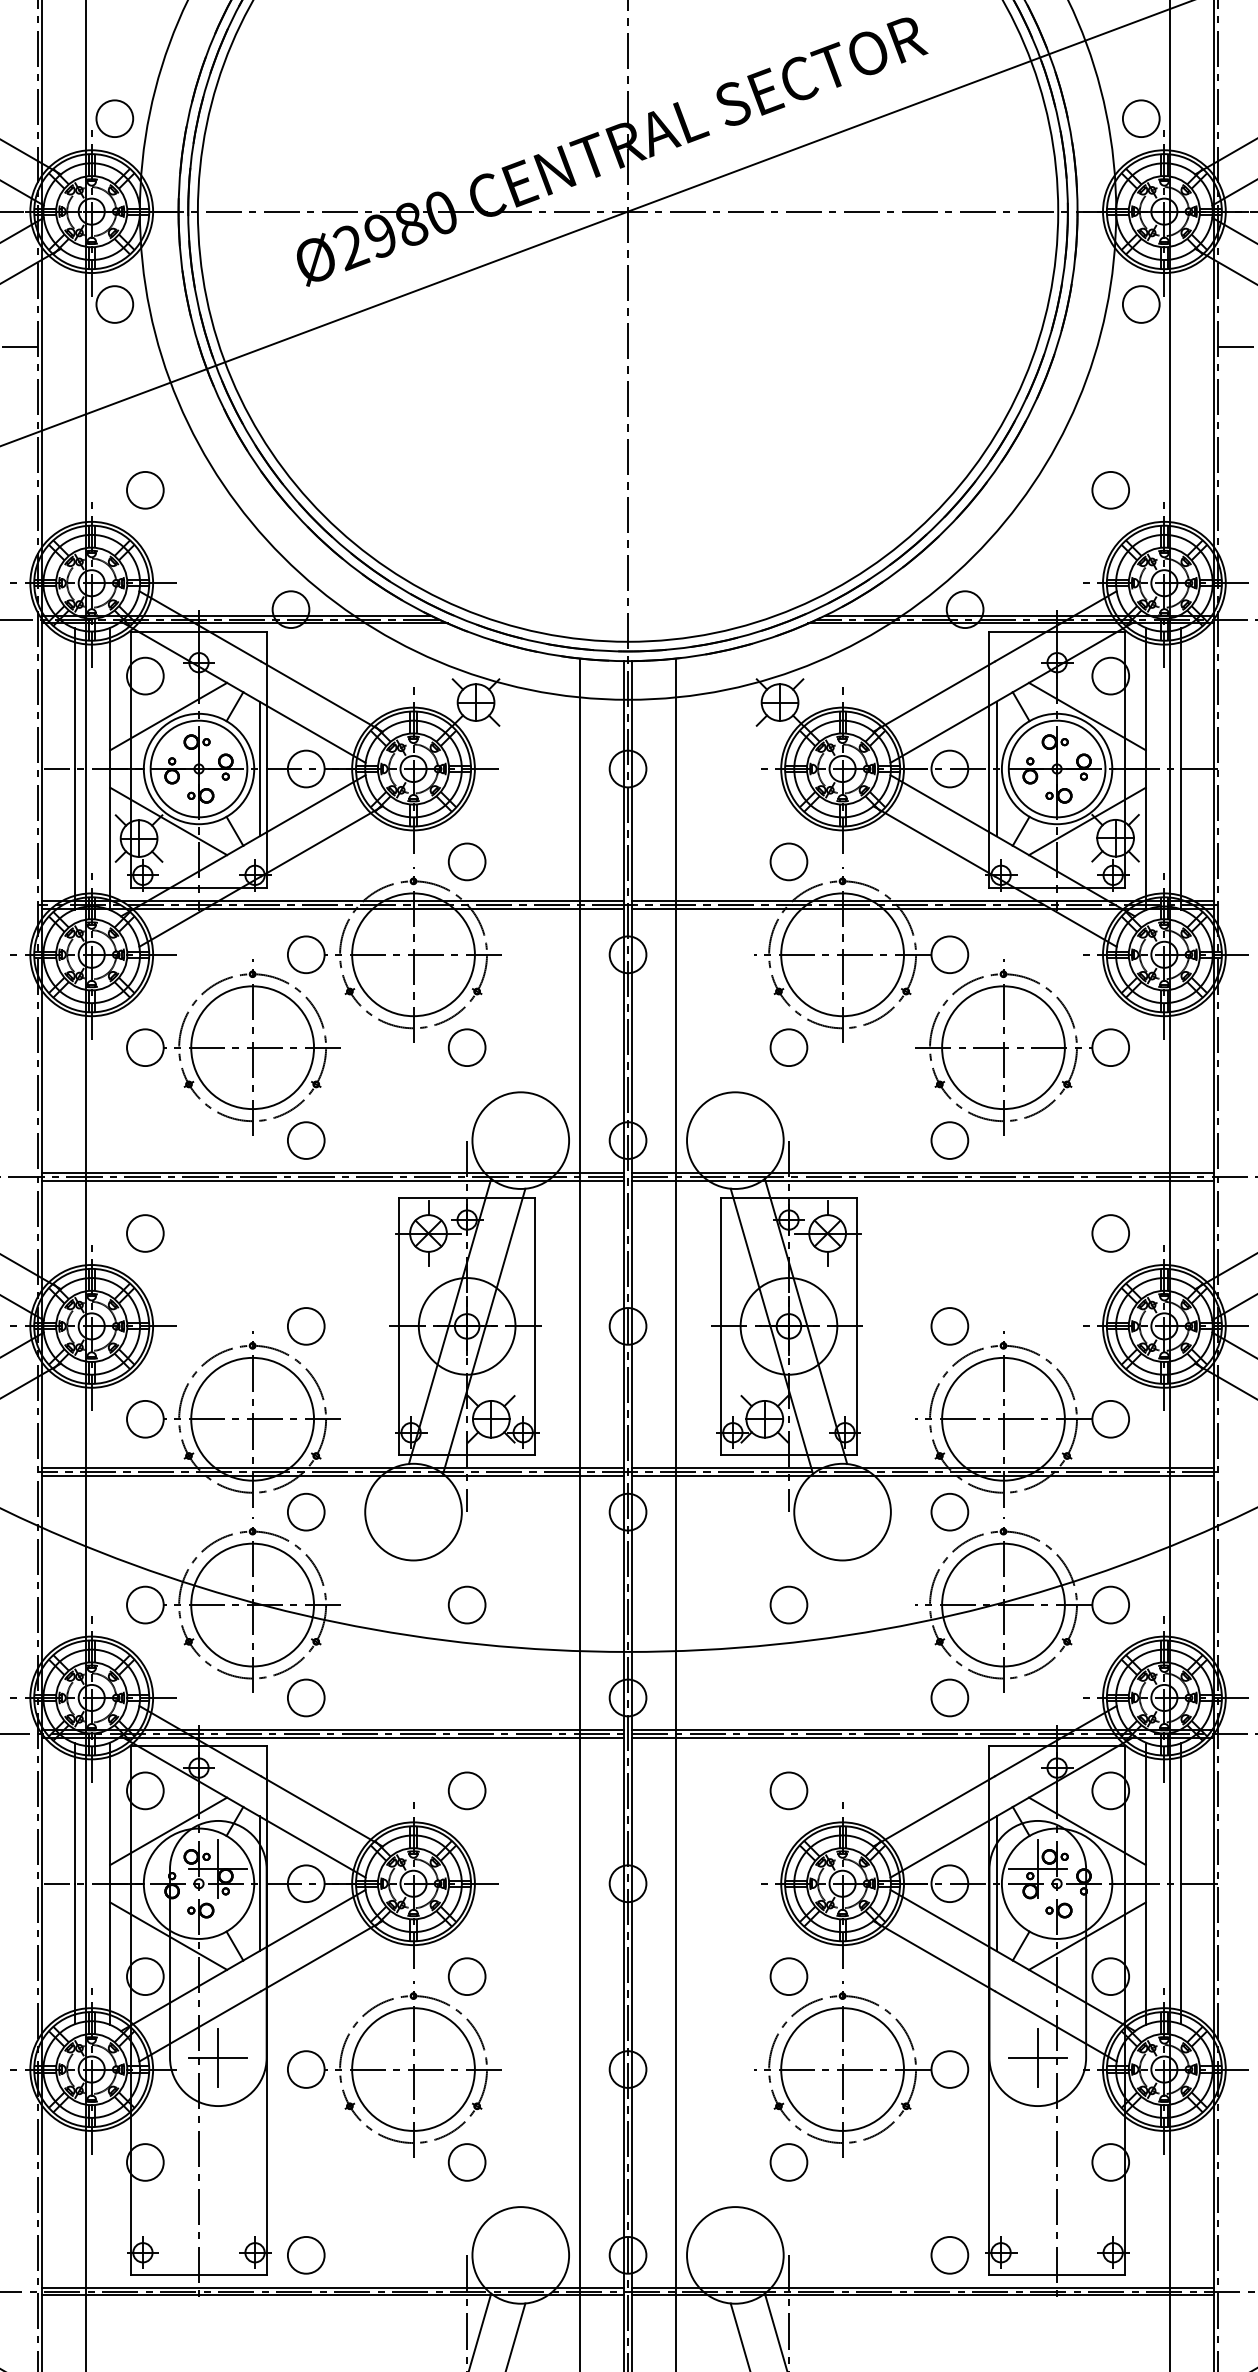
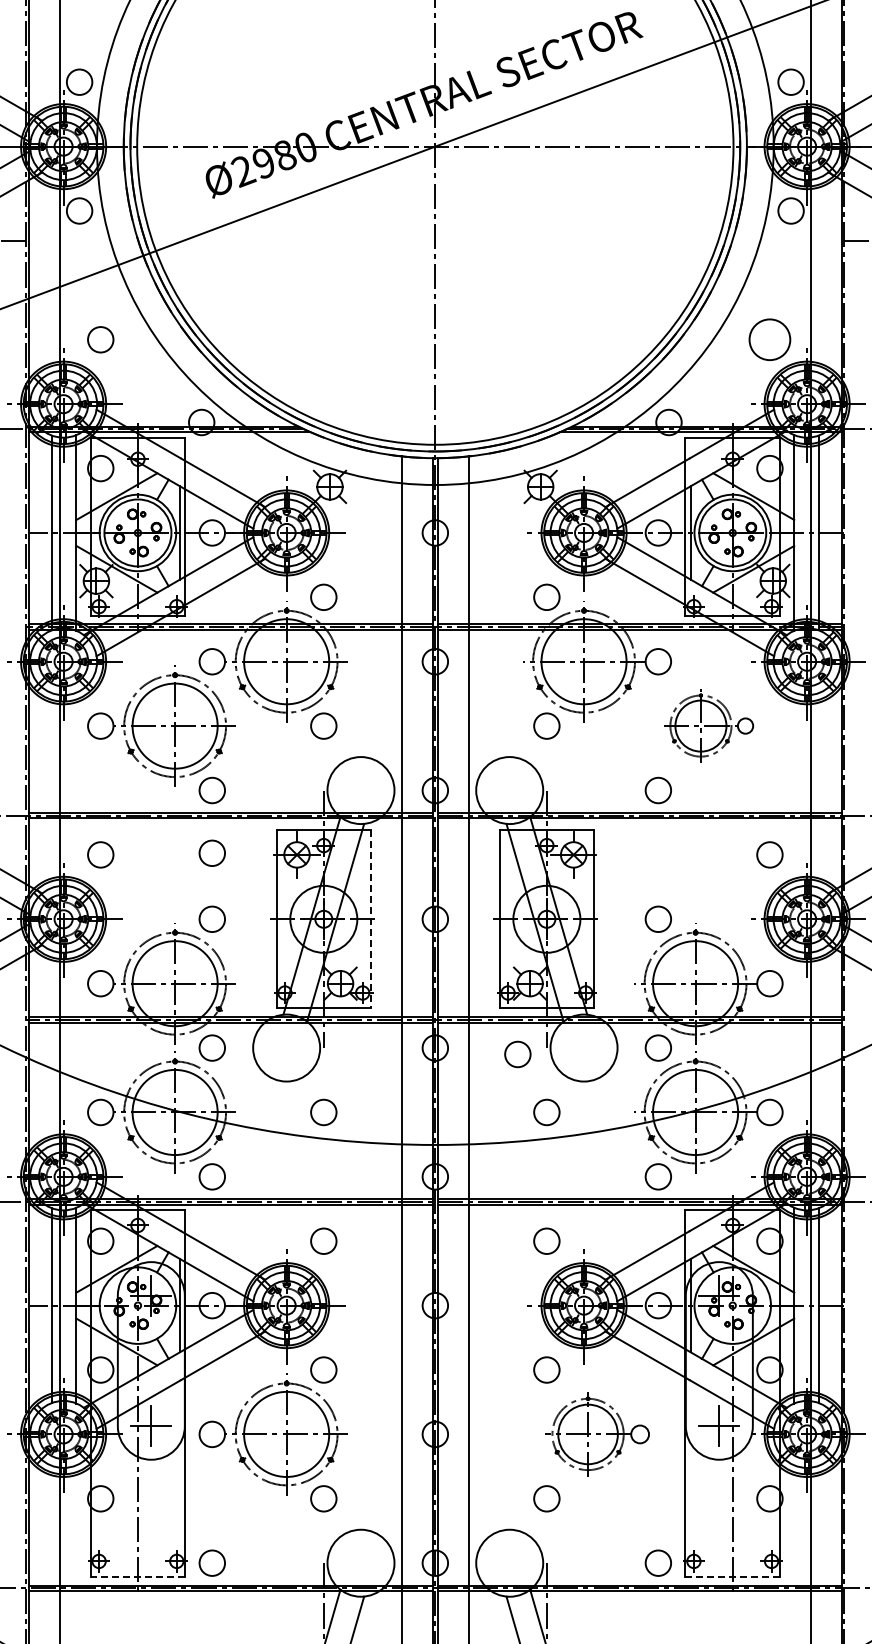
circle: (1110, 489) -> (769, 339), size x1.6
part: (1022, 1046) -> (708, 725), size x0.6
circle: (305, 1230) -> (211, 852), added
line: (535, 1326) -> (371, 919), solid -> dashed
circle: (746, 1521) -> (517, 1054), added
part: (861, 2069) -> (597, 1434), size x0.7
line: (198, 2274) -> (137, 1576), solid -> dashed
line: (1056, 2274) -> (732, 1576), solid -> dashed

